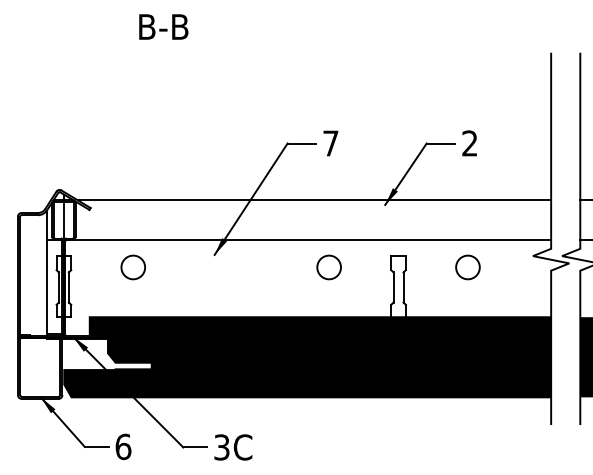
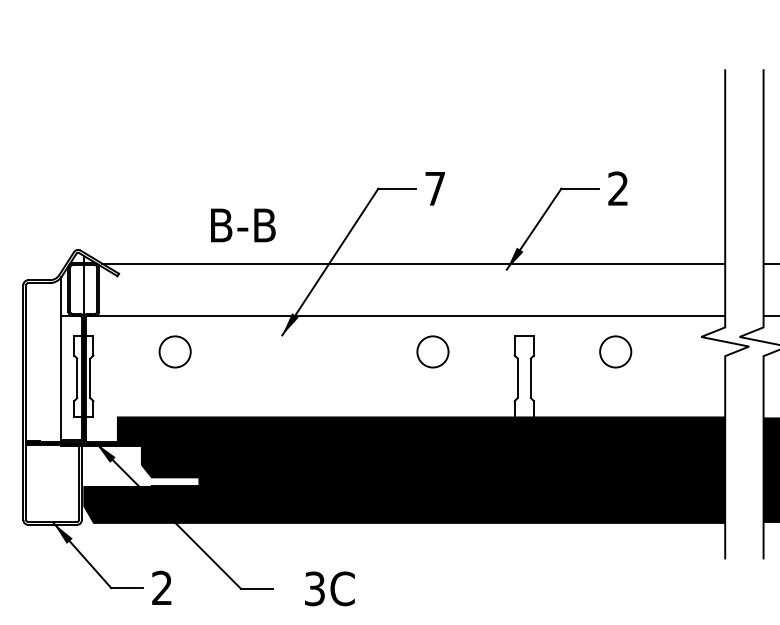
text: (163, 27) -> (243, 225), moved
text: (123, 446) -> (162, 587), 6 -> 2
text: (233, 447) -> (329, 588), moved

